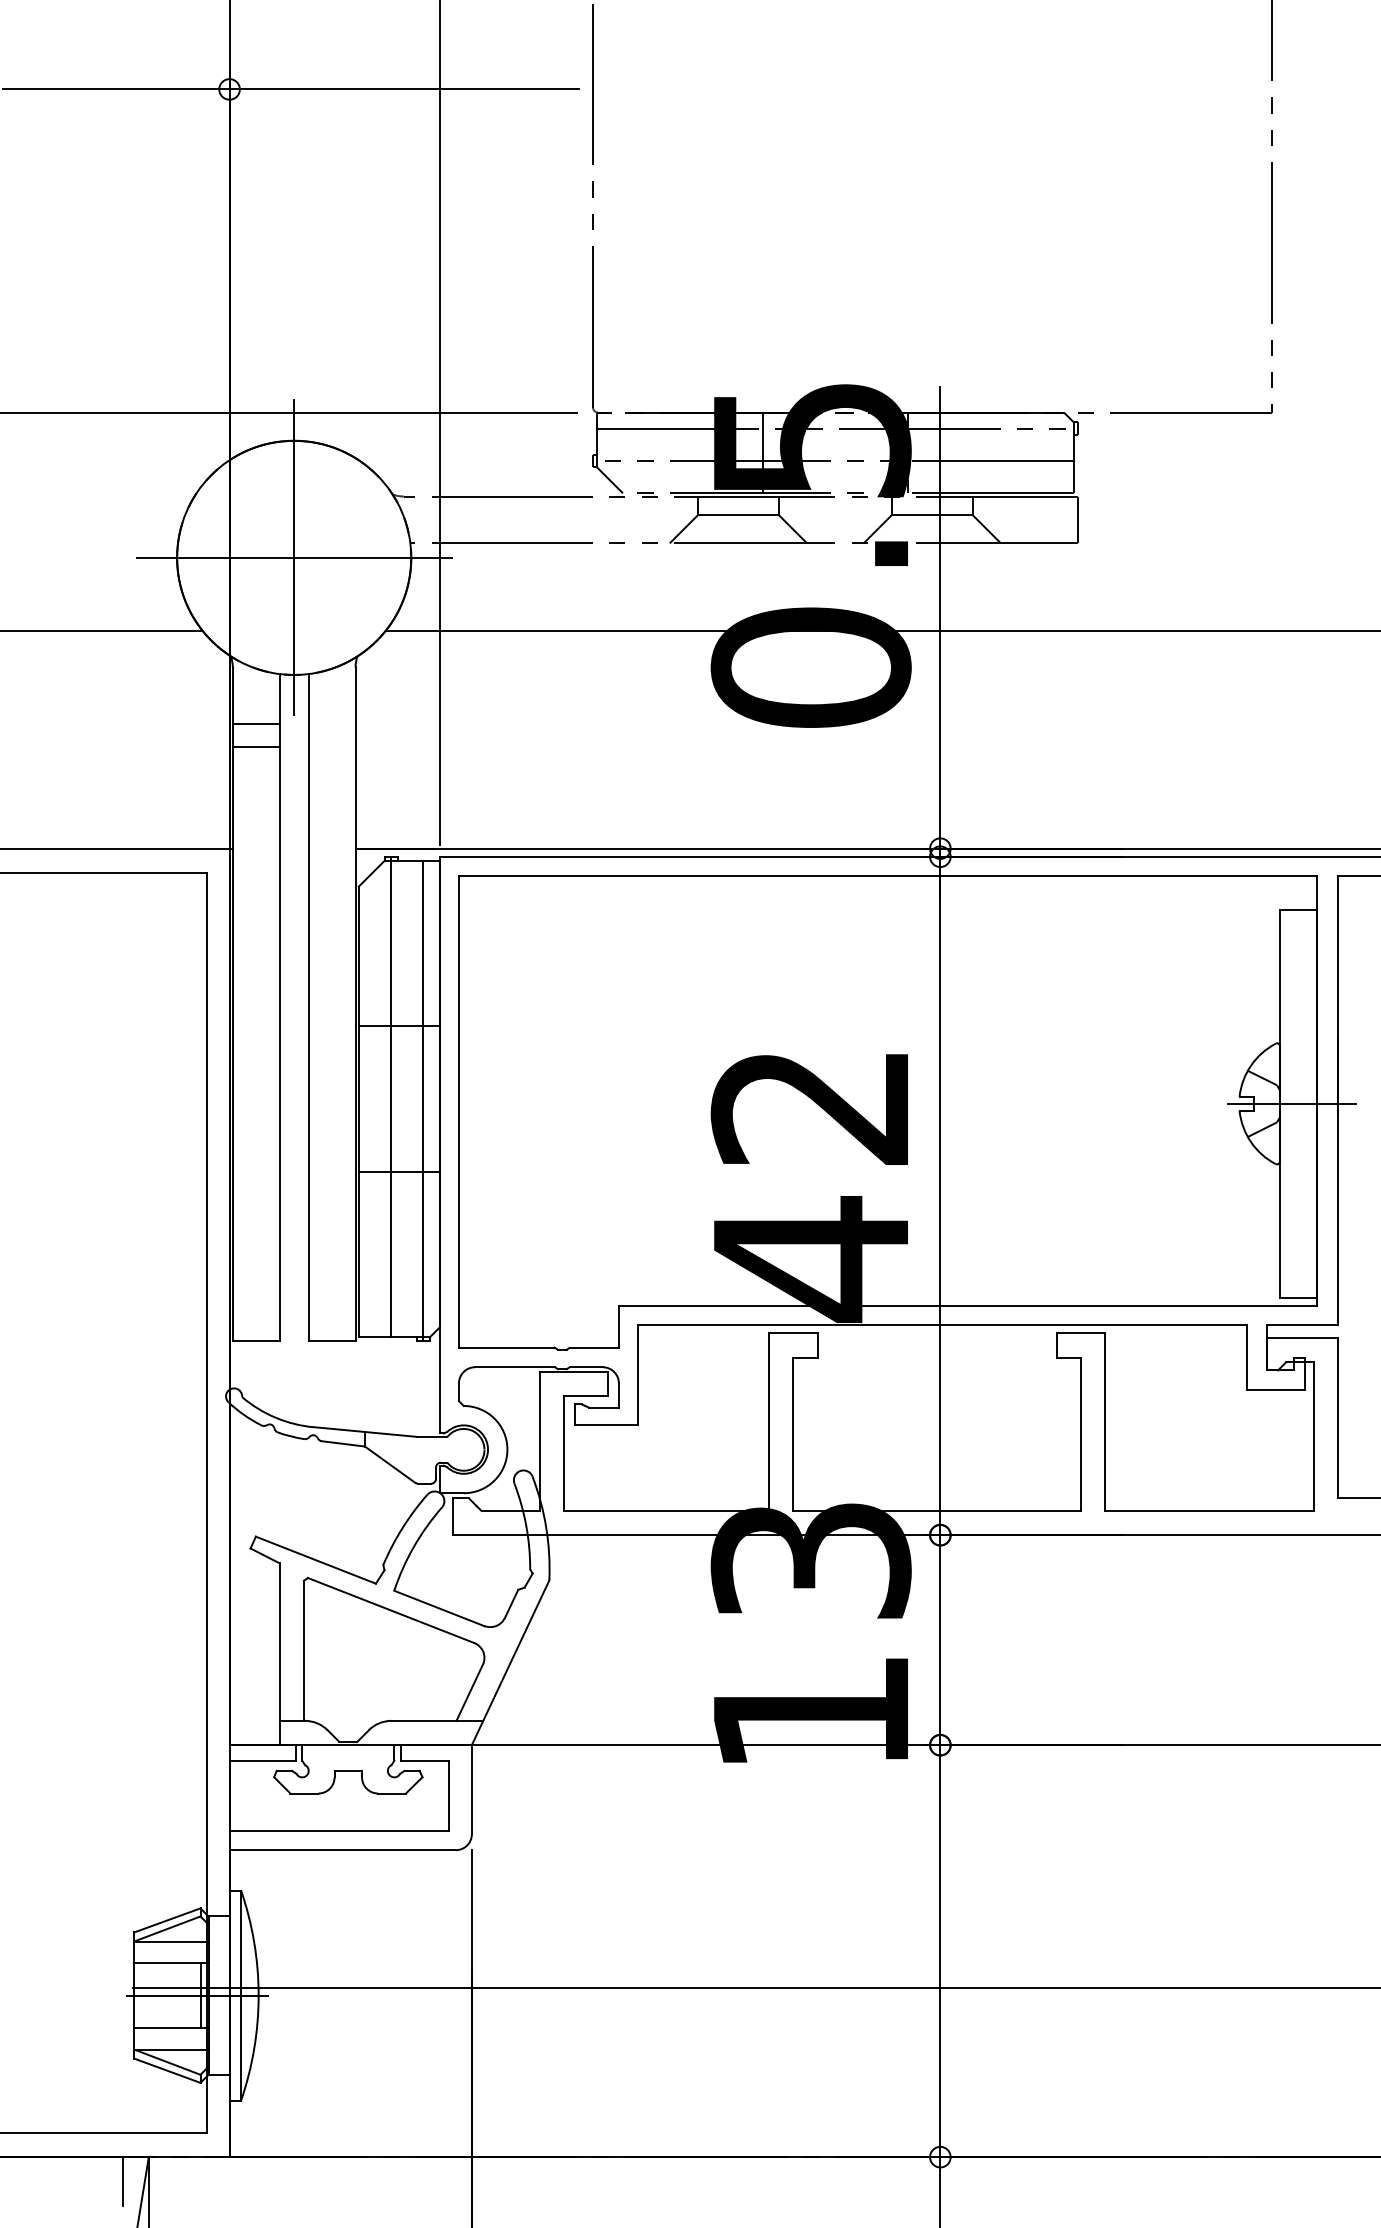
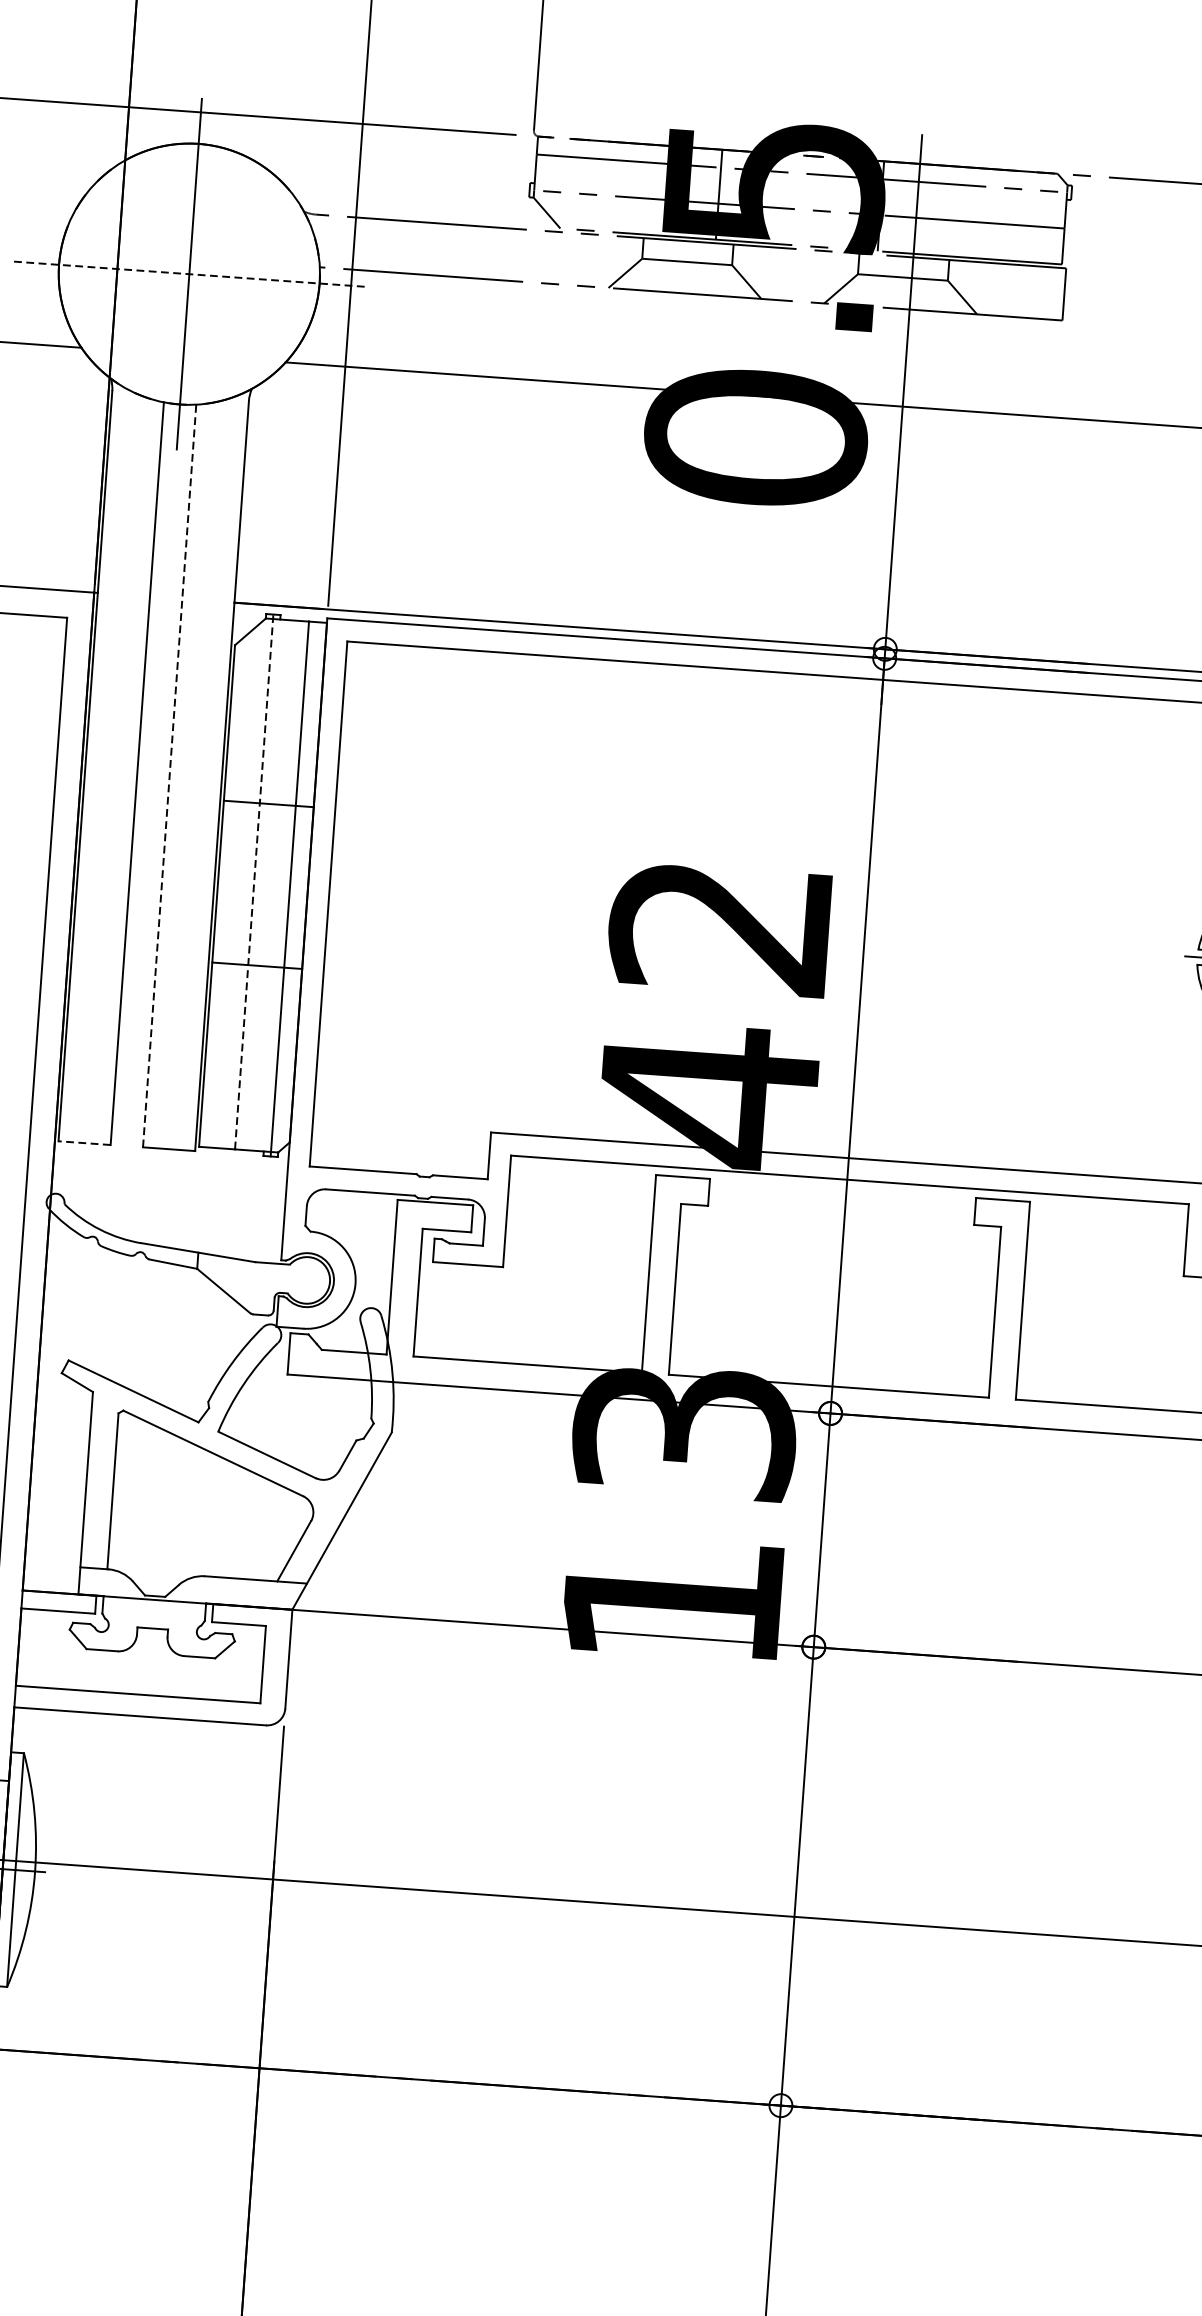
line: (294, 557) -> (189, 273), solid -> dashed
line: (255, 723) -> (133, 455), removed
line: (255, 747) -> (131, 482), removed
line: (308, 1007) -> (169, 775), solid -> dashed
line: (391, 1096) -> (254, 881), solid -> dashed
line: (255, 1341) -> (83, 1143), solid -> dashed

